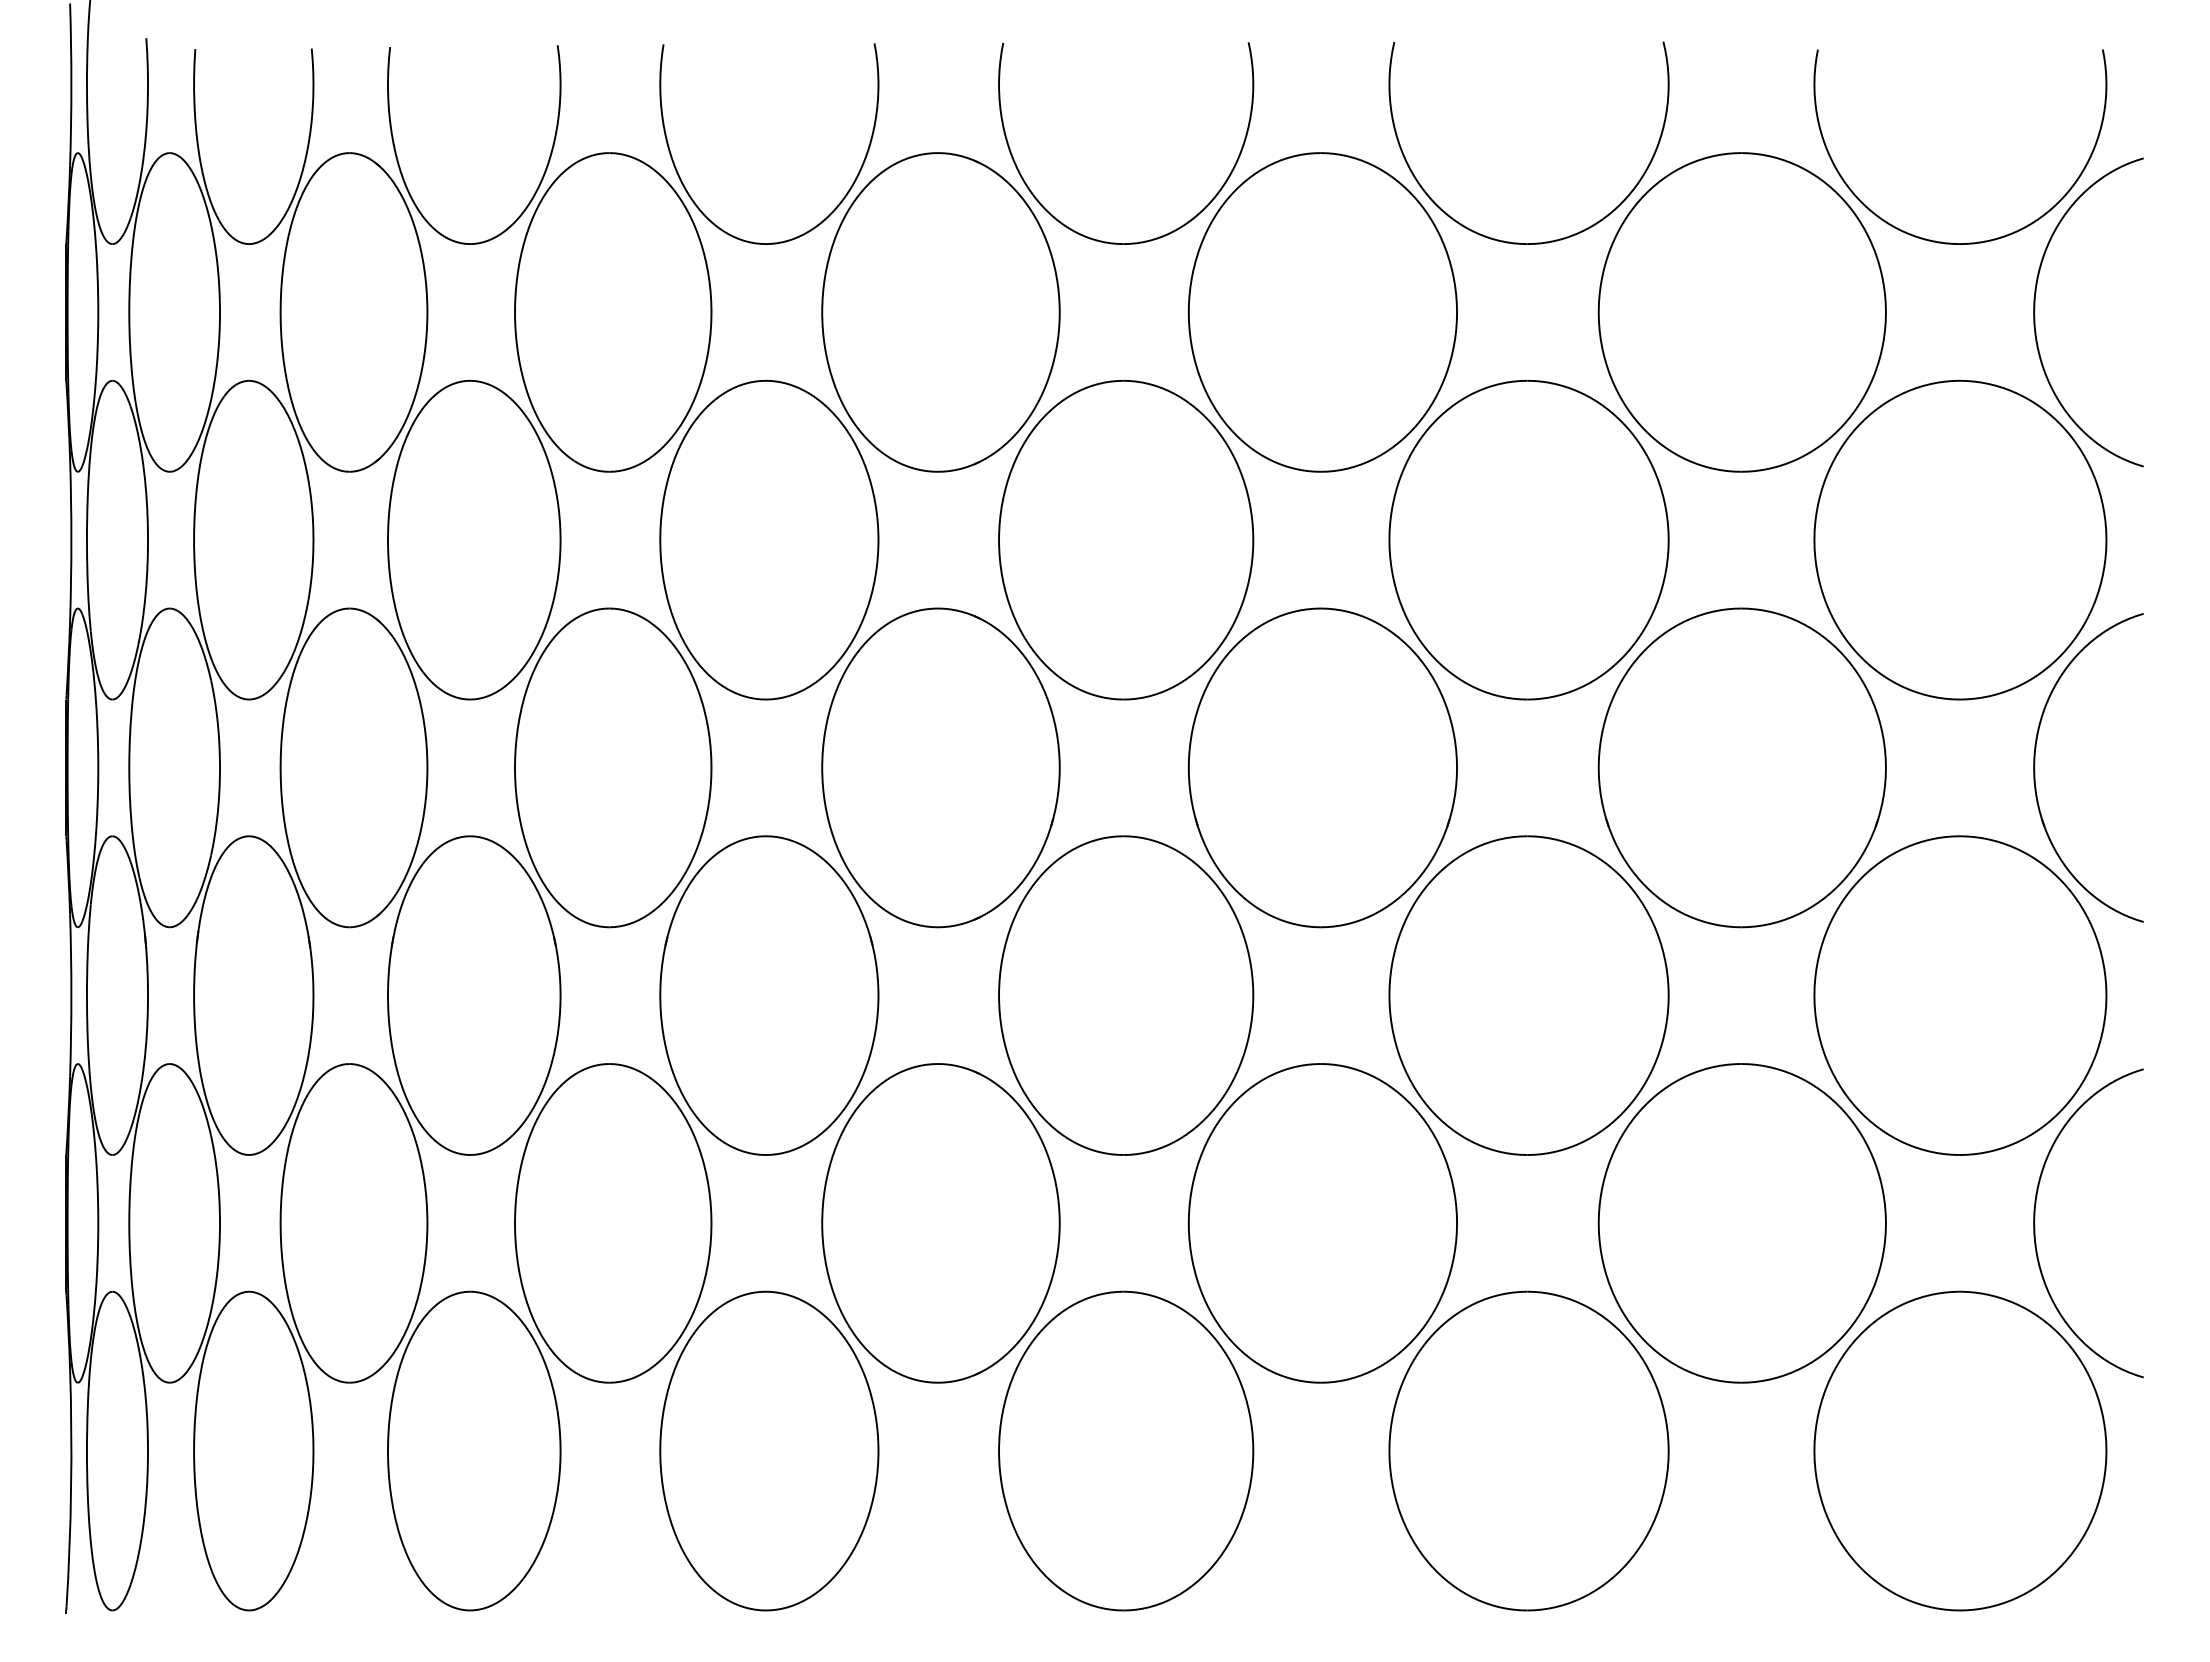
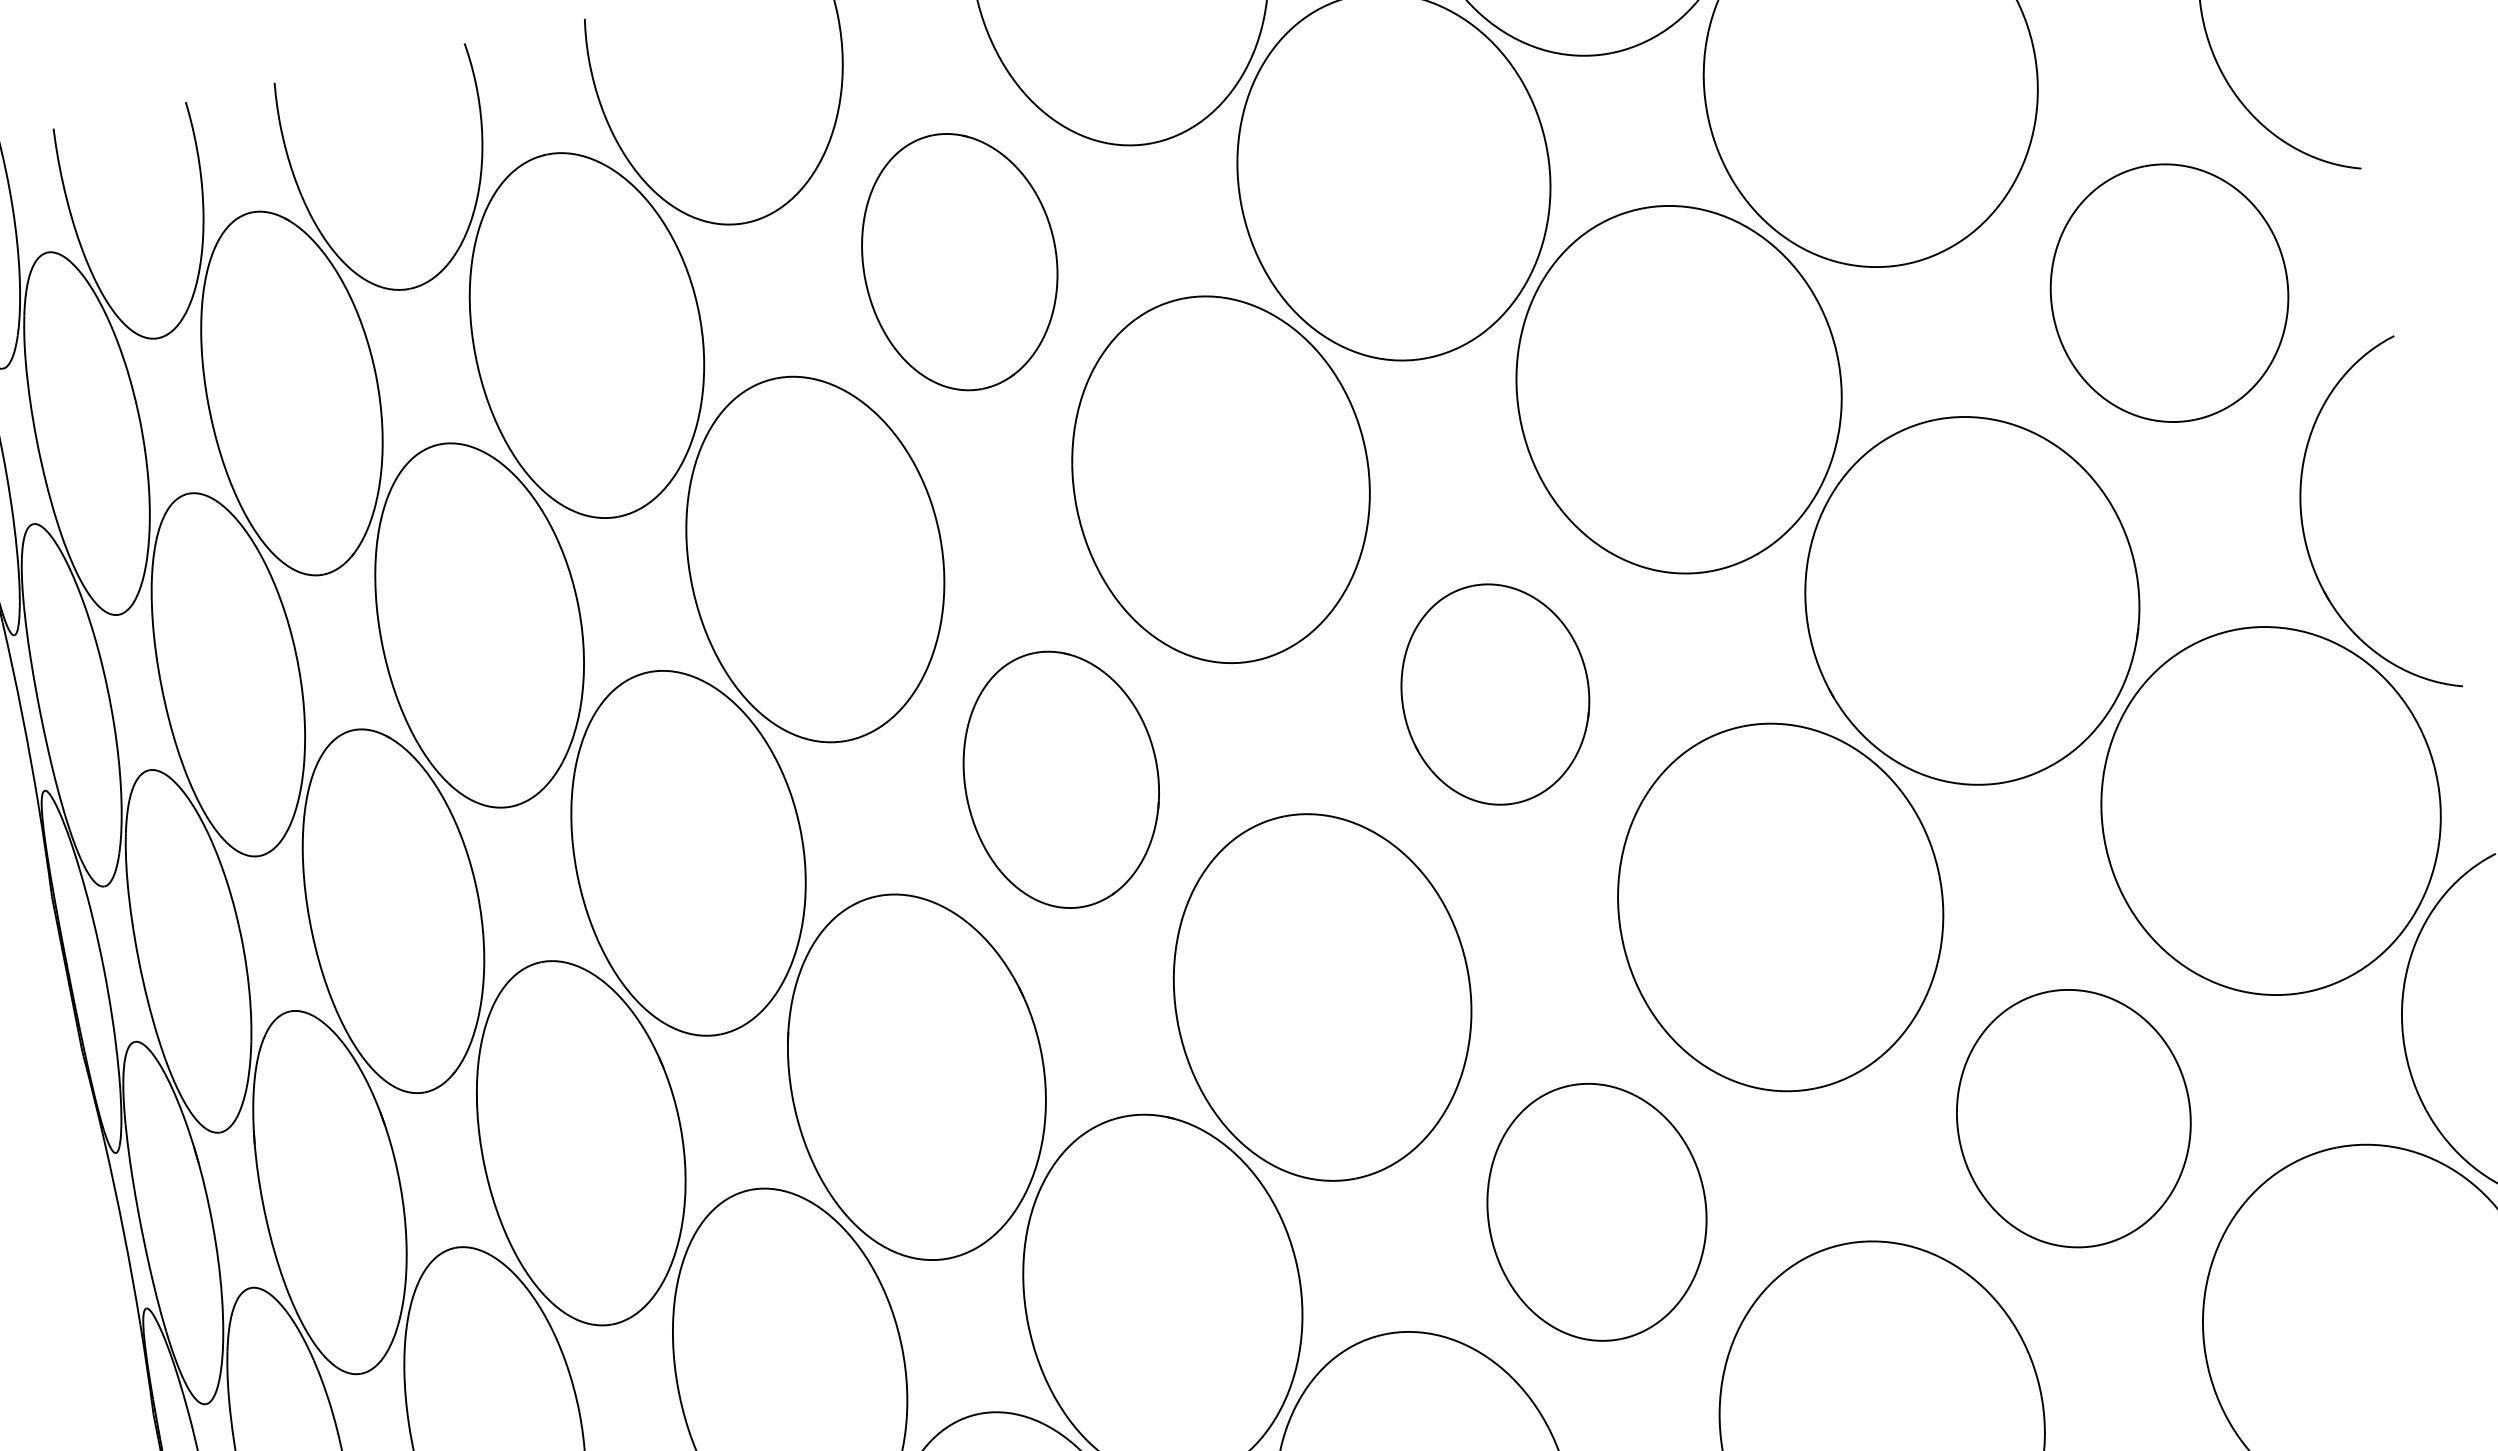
part: (940, 312) -> (959, 261), size x0.7
part: (1960, 539) -> (2169, 292), size x0.7
part: (940, 767) -> (1060, 779), size x0.7
part: (1322, 767) -> (1495, 693), size x0.6
part: (1322, 1223) -> (1596, 1212), size x0.7
part: (1741, 1223) -> (2073, 1118), size x0.7

